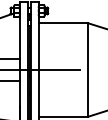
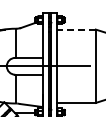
line: (63, 22) -> (76, 29), solid -> dashed

